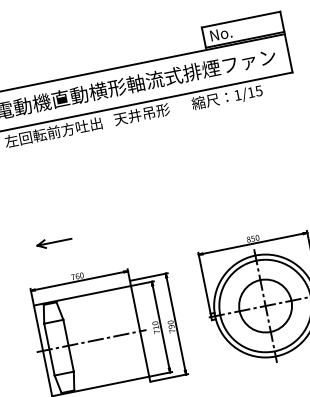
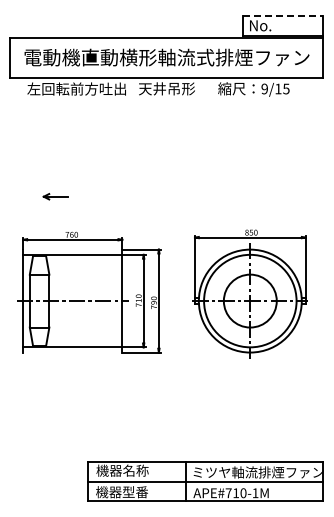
line: (241, 19) -> (283, 15), solid -> dashed
text: (237, 94) -> (264, 88), 1/15 -> 9/15
part: (53, 242) -> (55, 196), size x0.7

